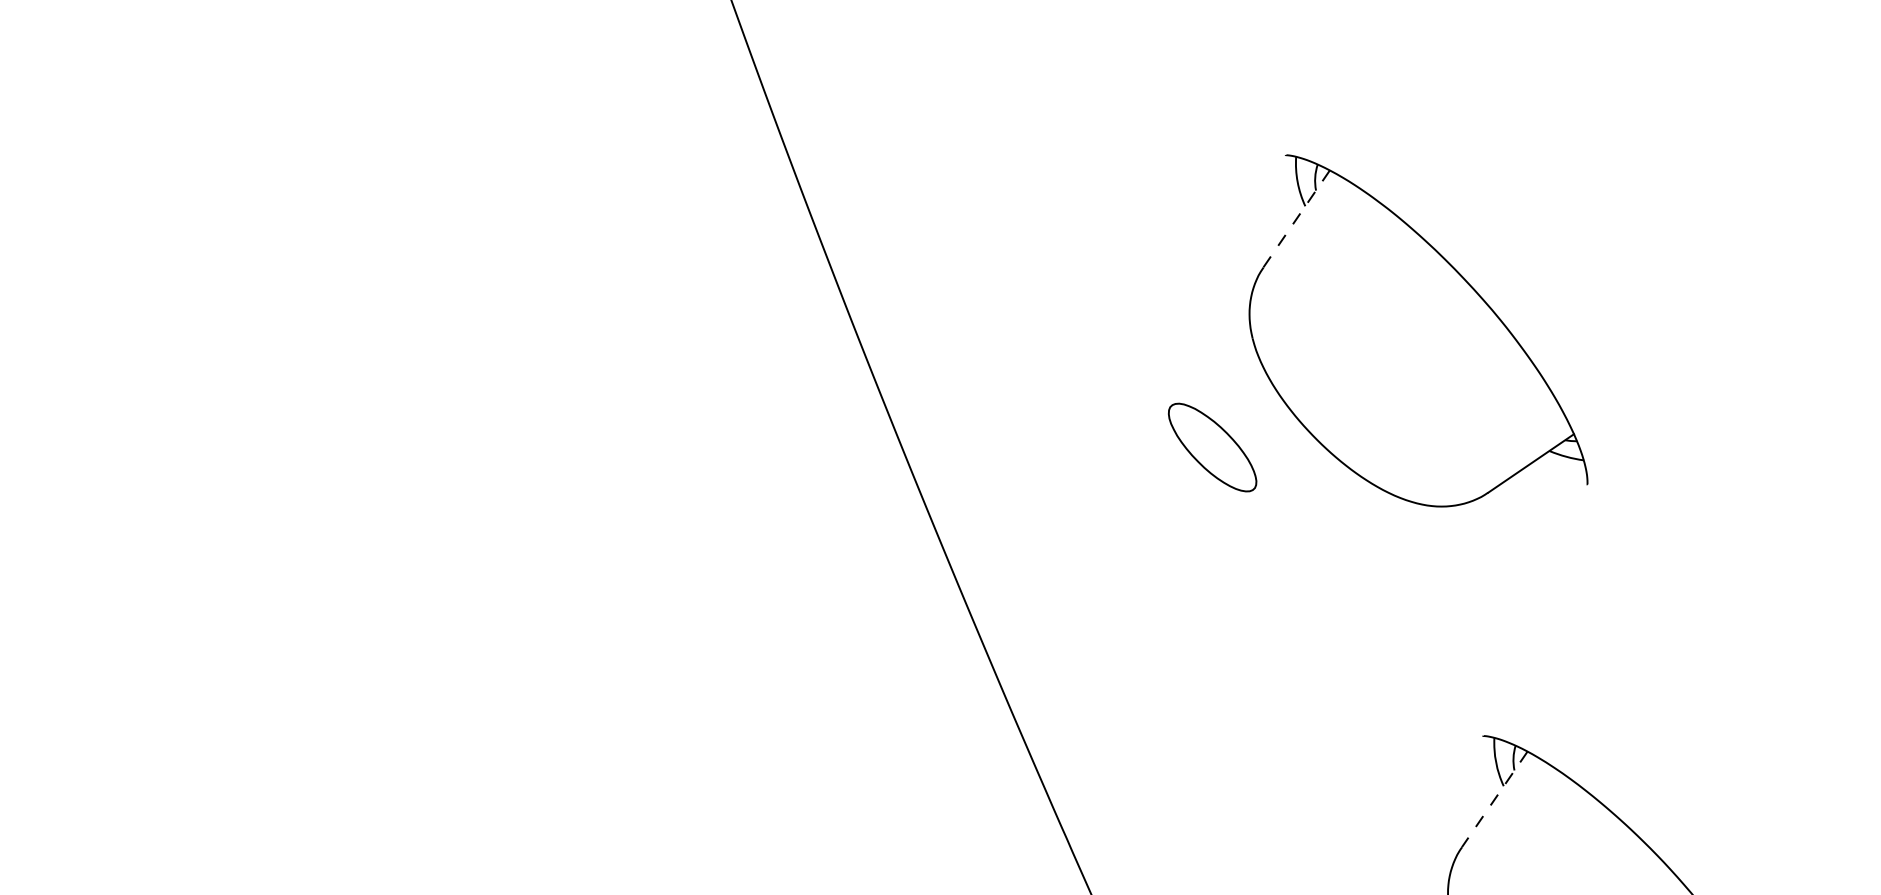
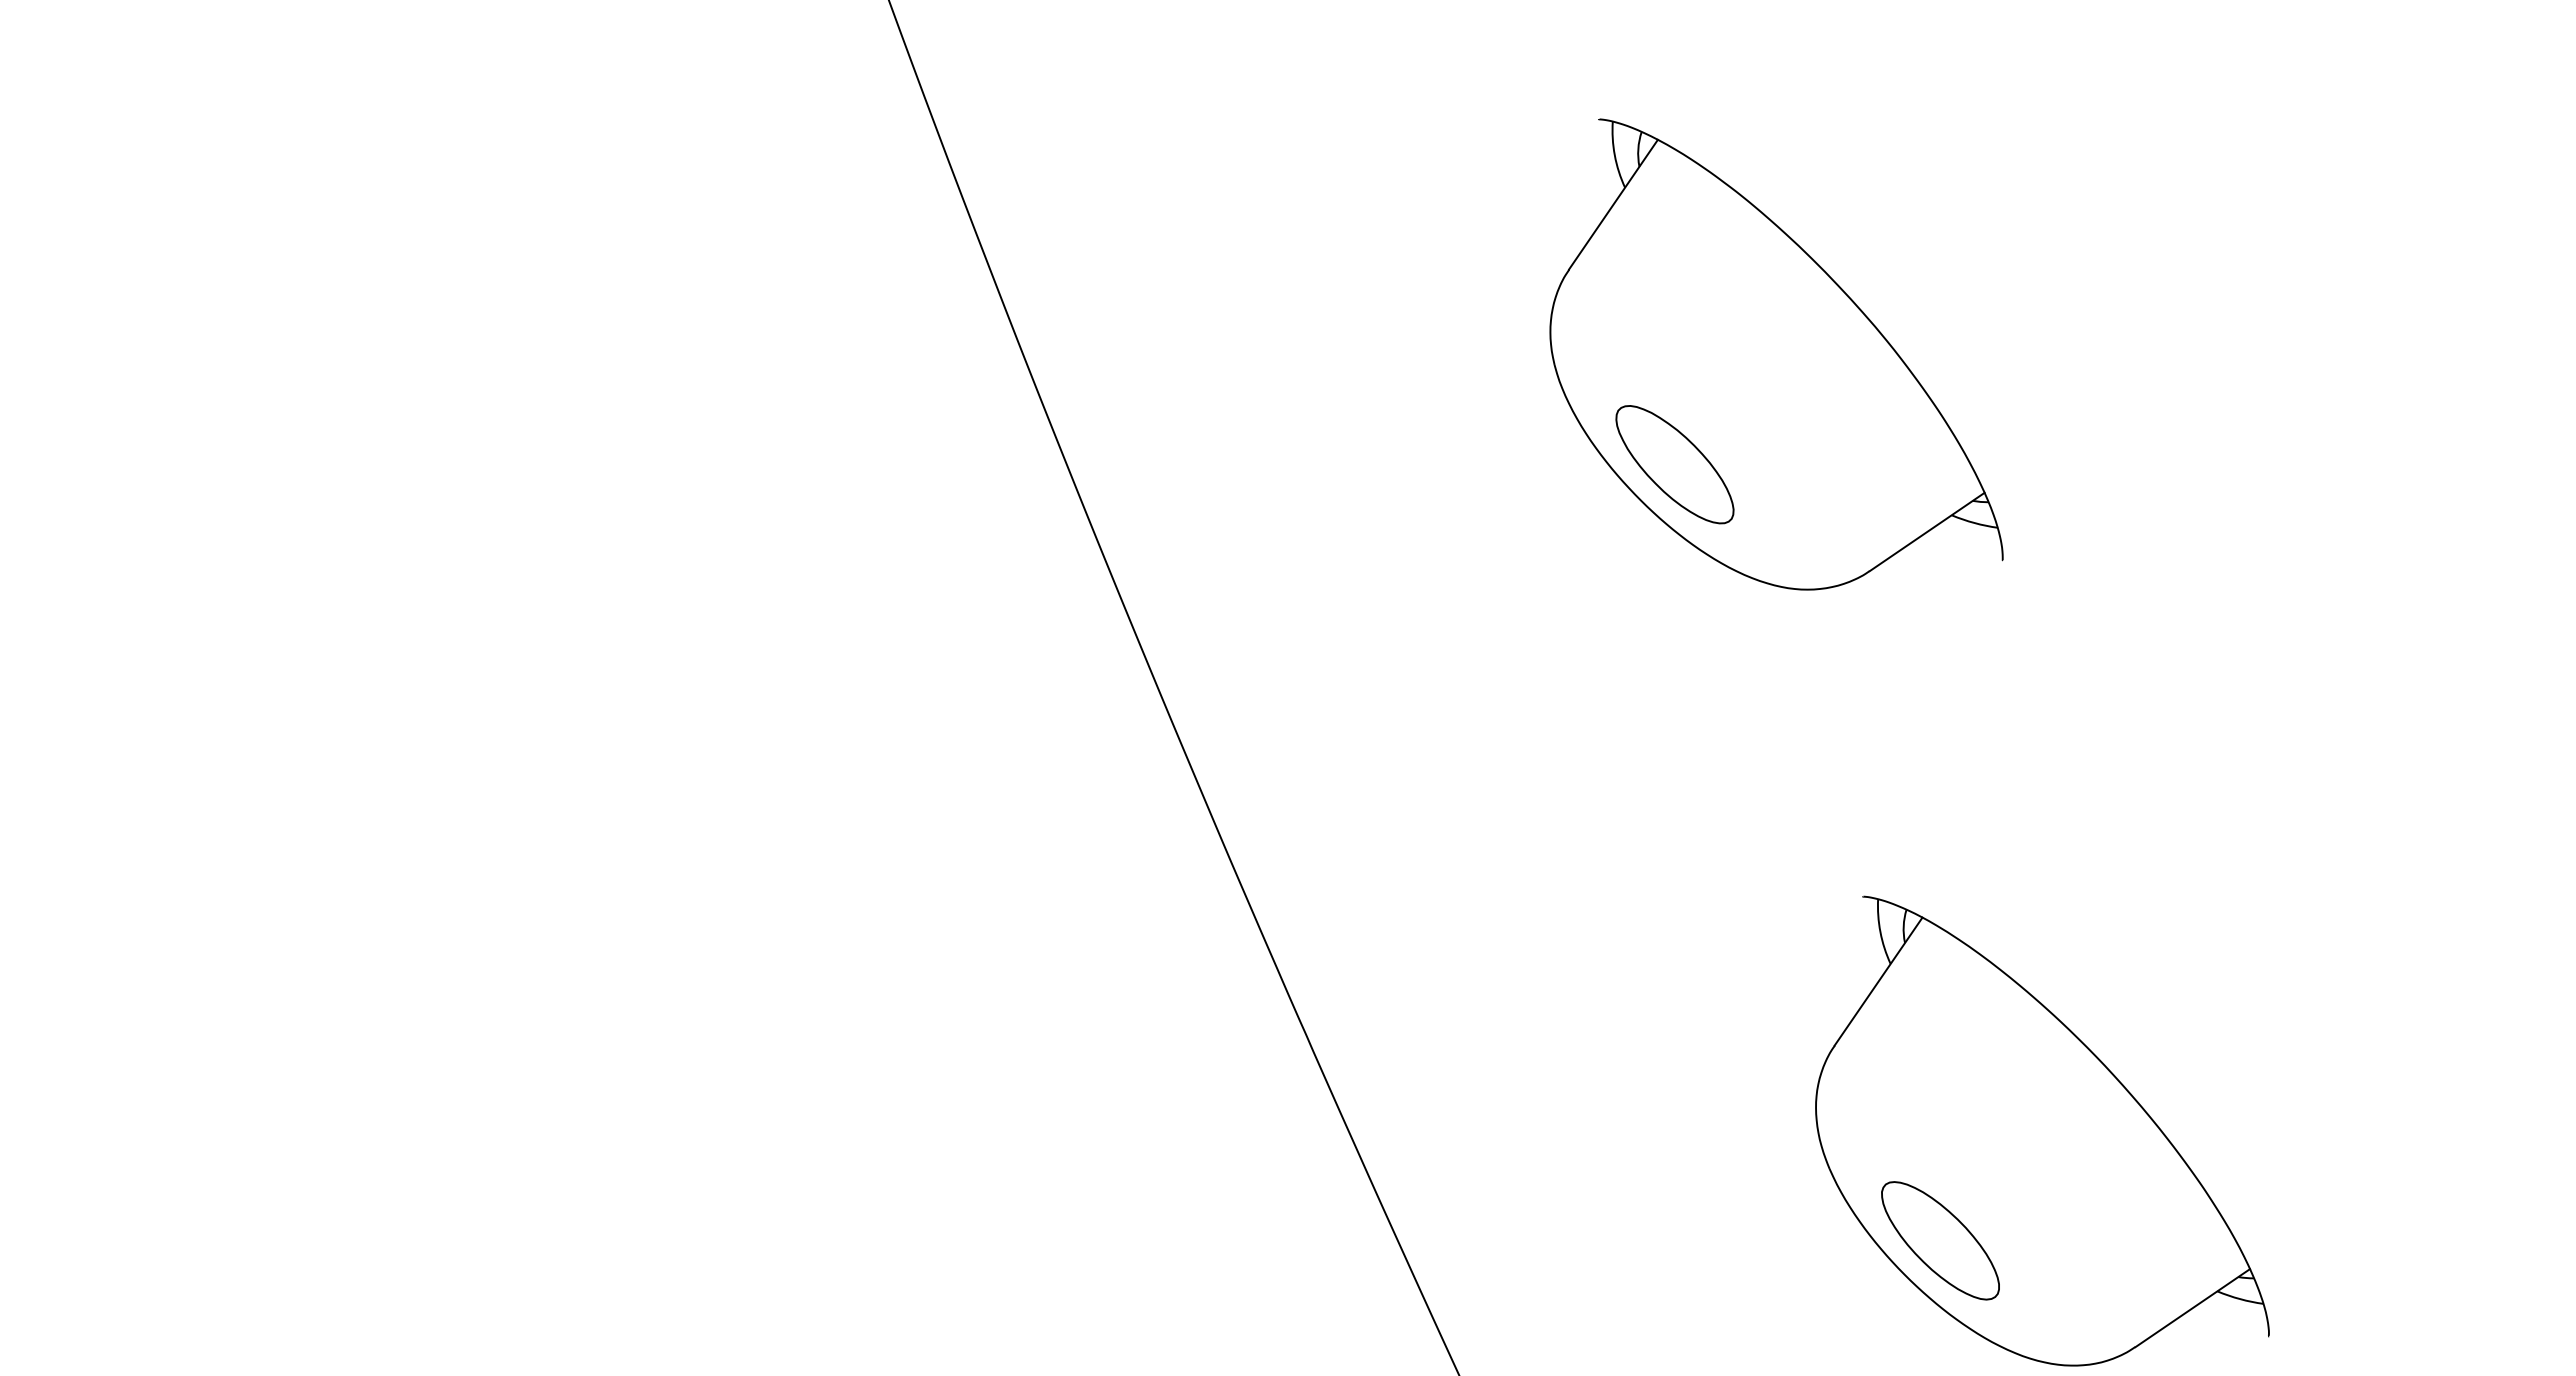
line: (1296, 218) -> (1613, 204), dashed -> solid
part: (1212, 447) -> (1674, 464), moved
line: (1494, 799) -> (1878, 981), dashed -> solid

